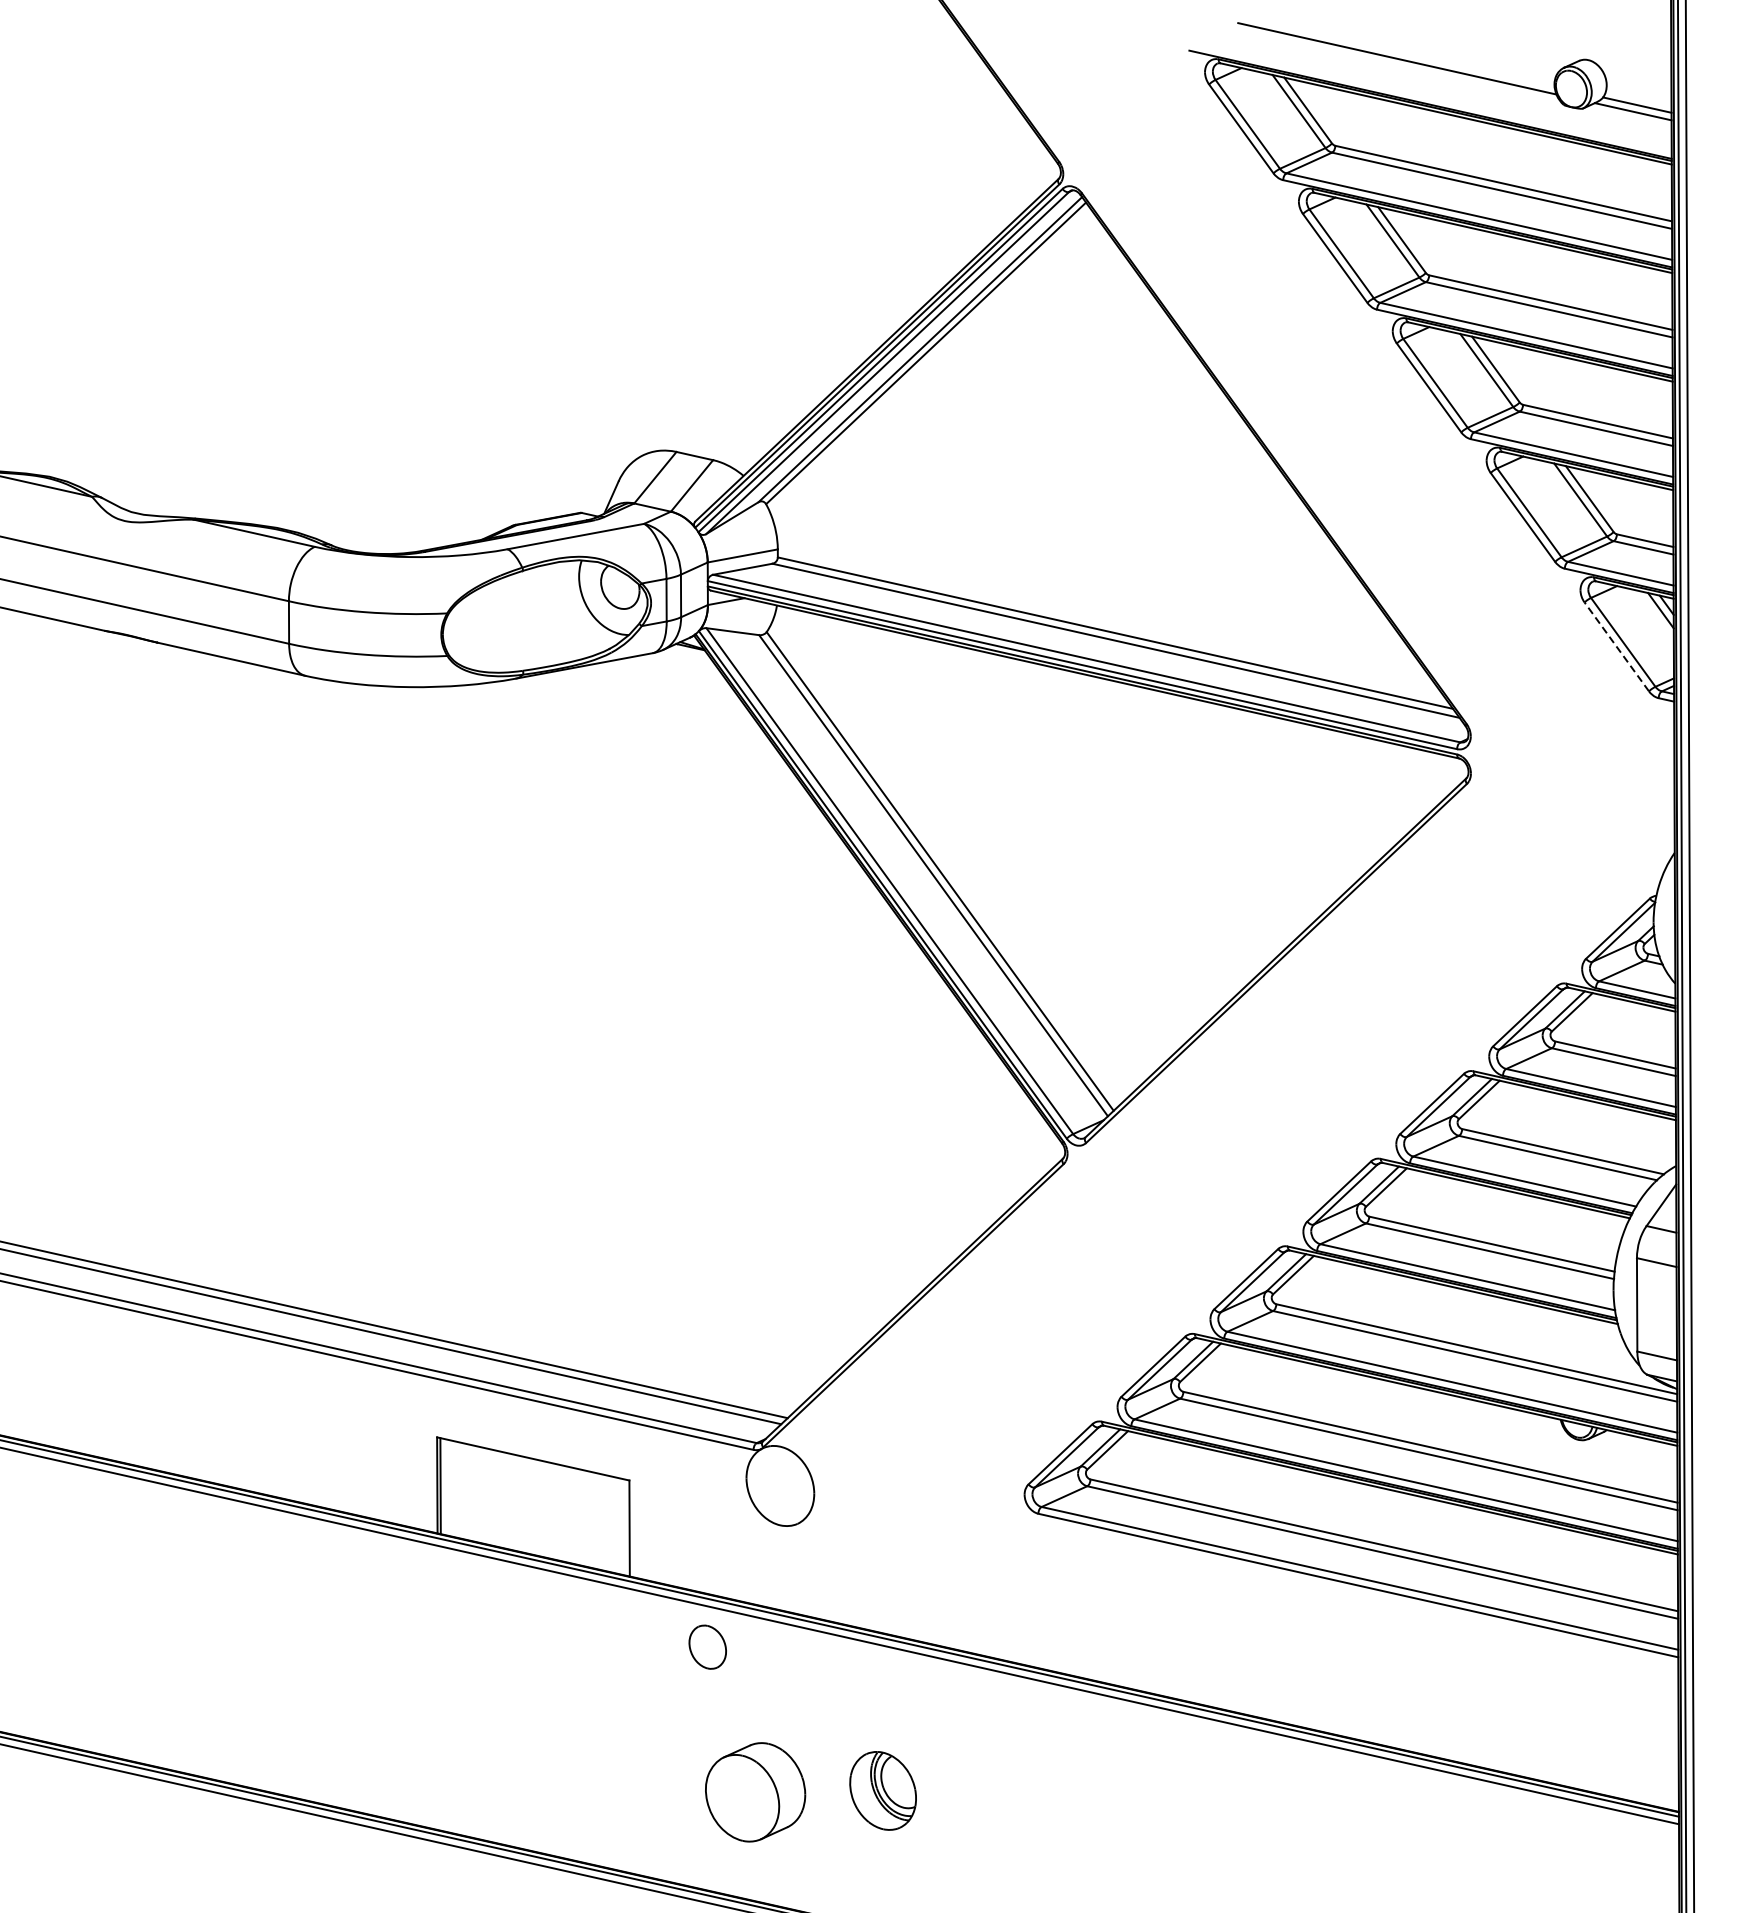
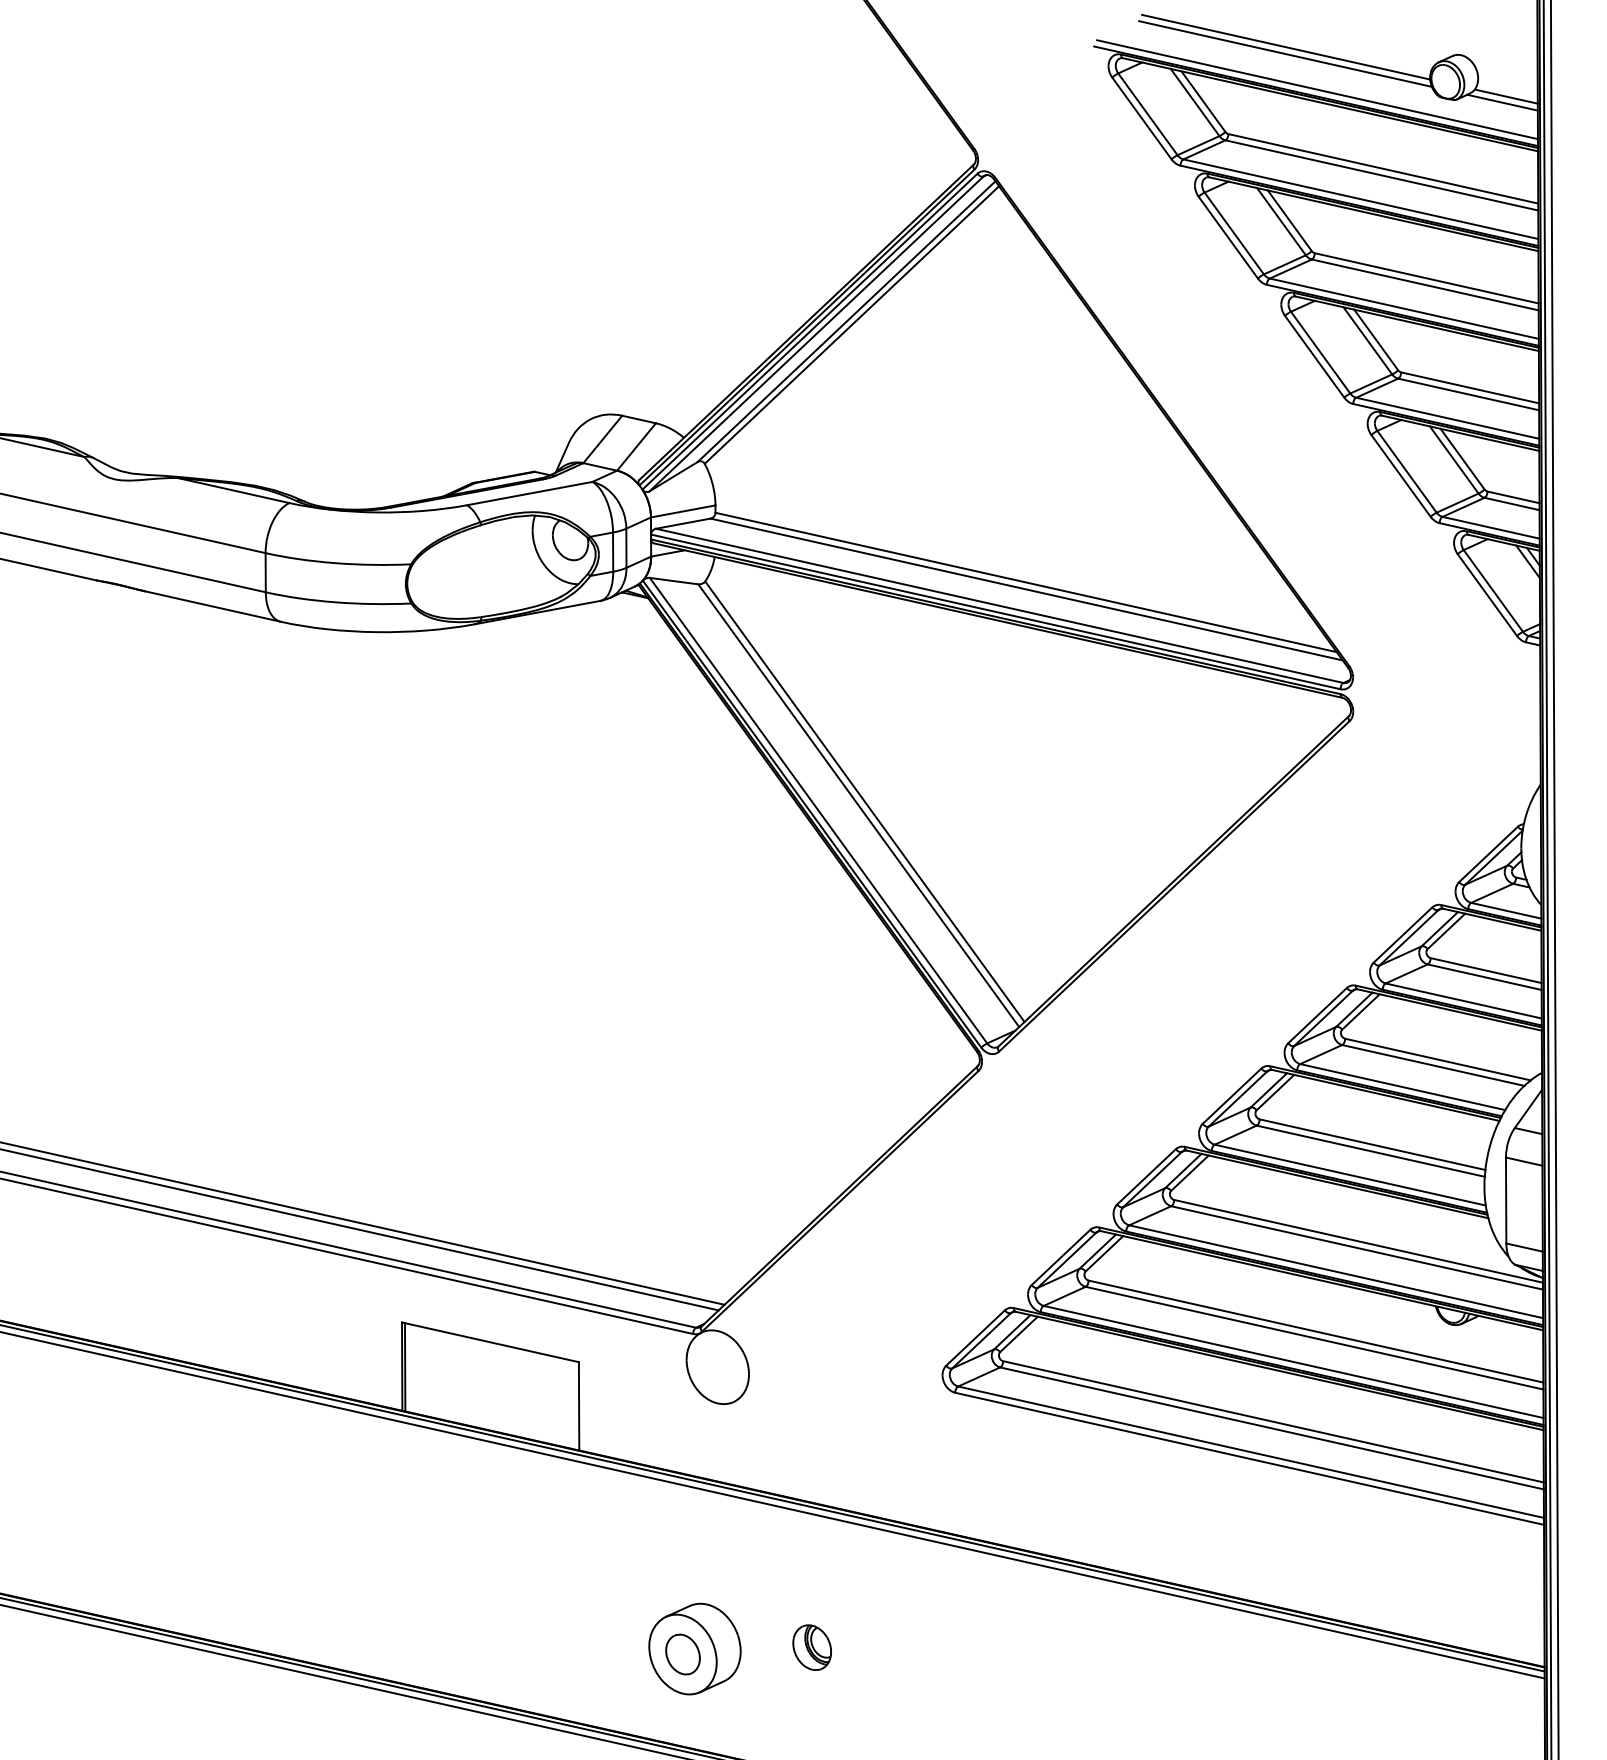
line: (1398, 50) -> (1286, 46), added
line: (1432, 97) -> (1317, 89), added
line: (1616, 647) -> (1487, 595), dashed -> solid
part: (707, 1647) -> (682, 1654), moved
part: (882, 1790) -> (811, 1647), size x0.62

